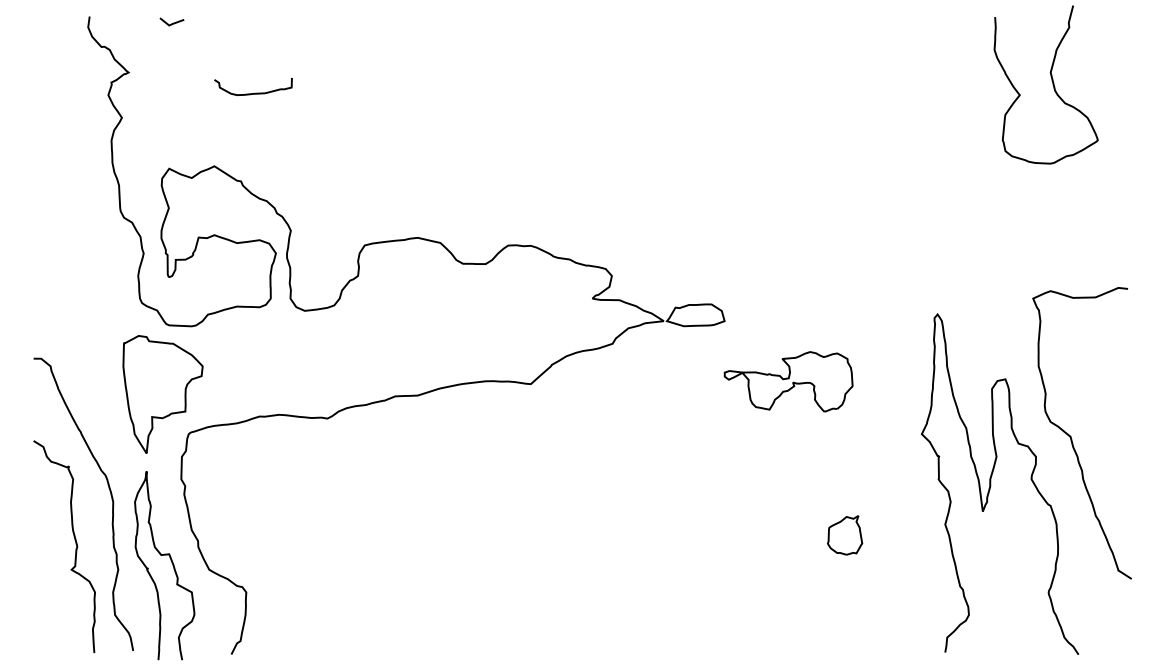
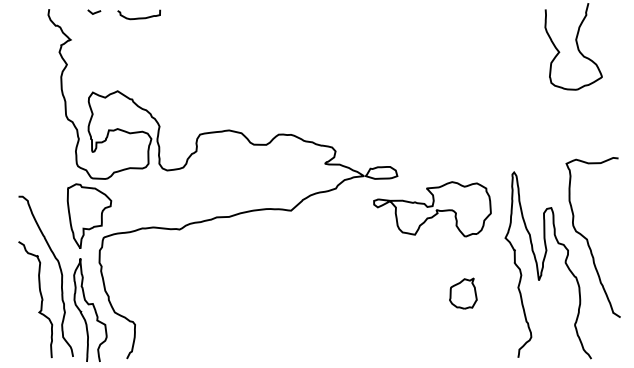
curve: (252, 91) -> (138, 17), moved
part: (788, 382) -> (432, 209), size x1.67
part: (845, 535) -> (463, 293), size x1.43

